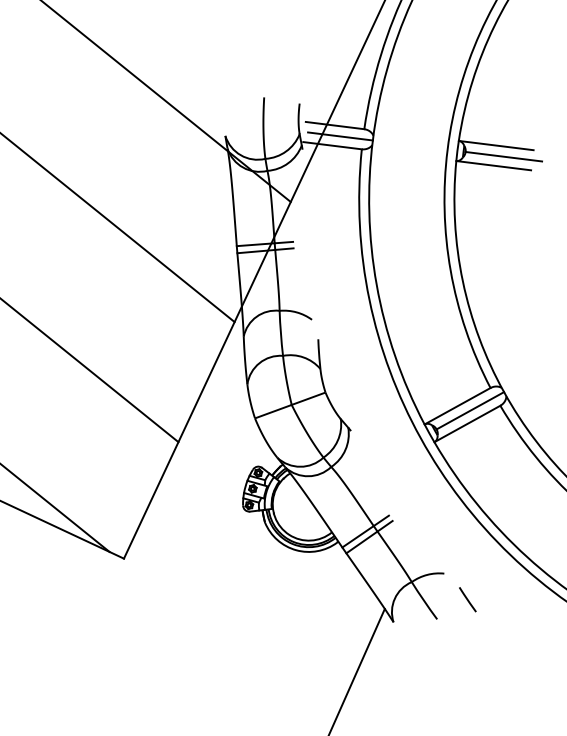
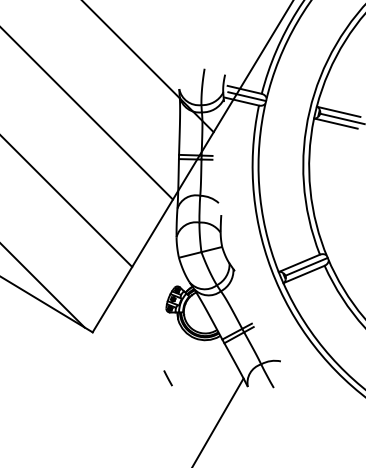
line: (466, 600) -> (167, 378), moved

